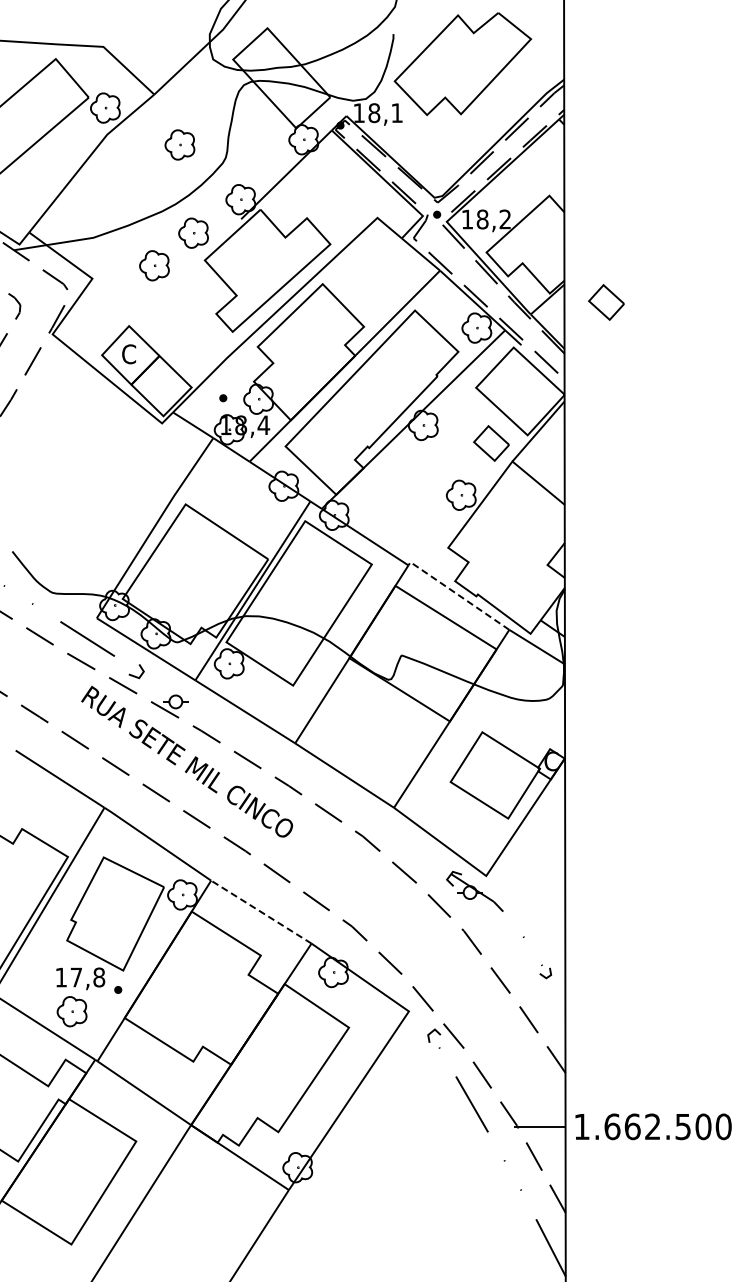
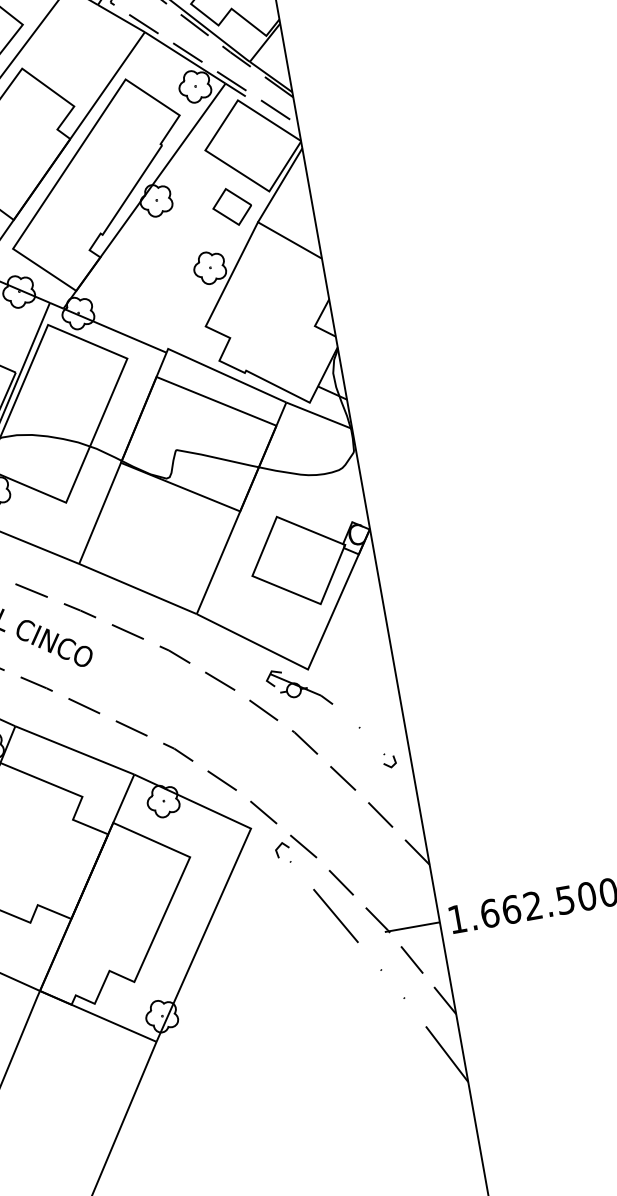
part: (606, 302) -> (328, 34), removed
line: (457, 594) -> (224, 374), dashed -> solid
line: (260, 911) -> (73, 749), dashed -> solid

